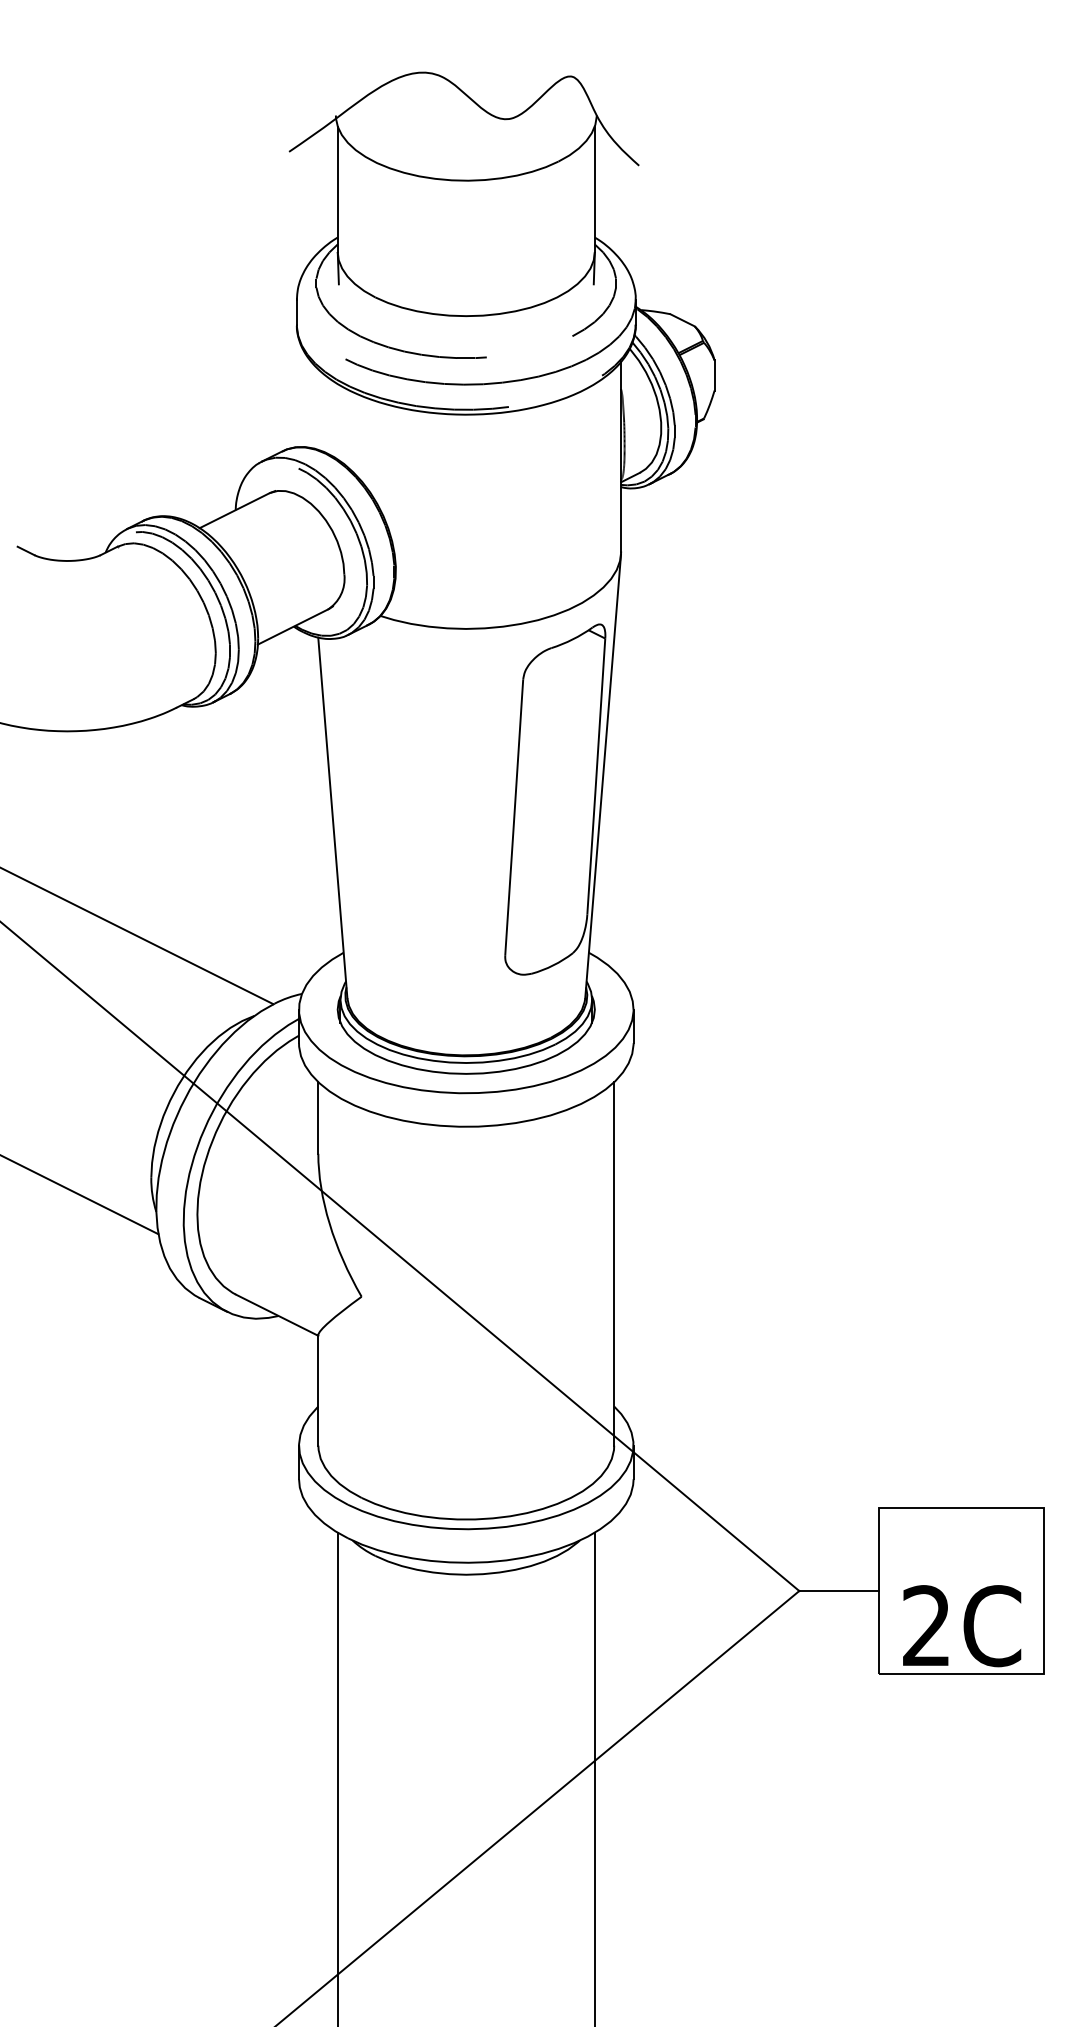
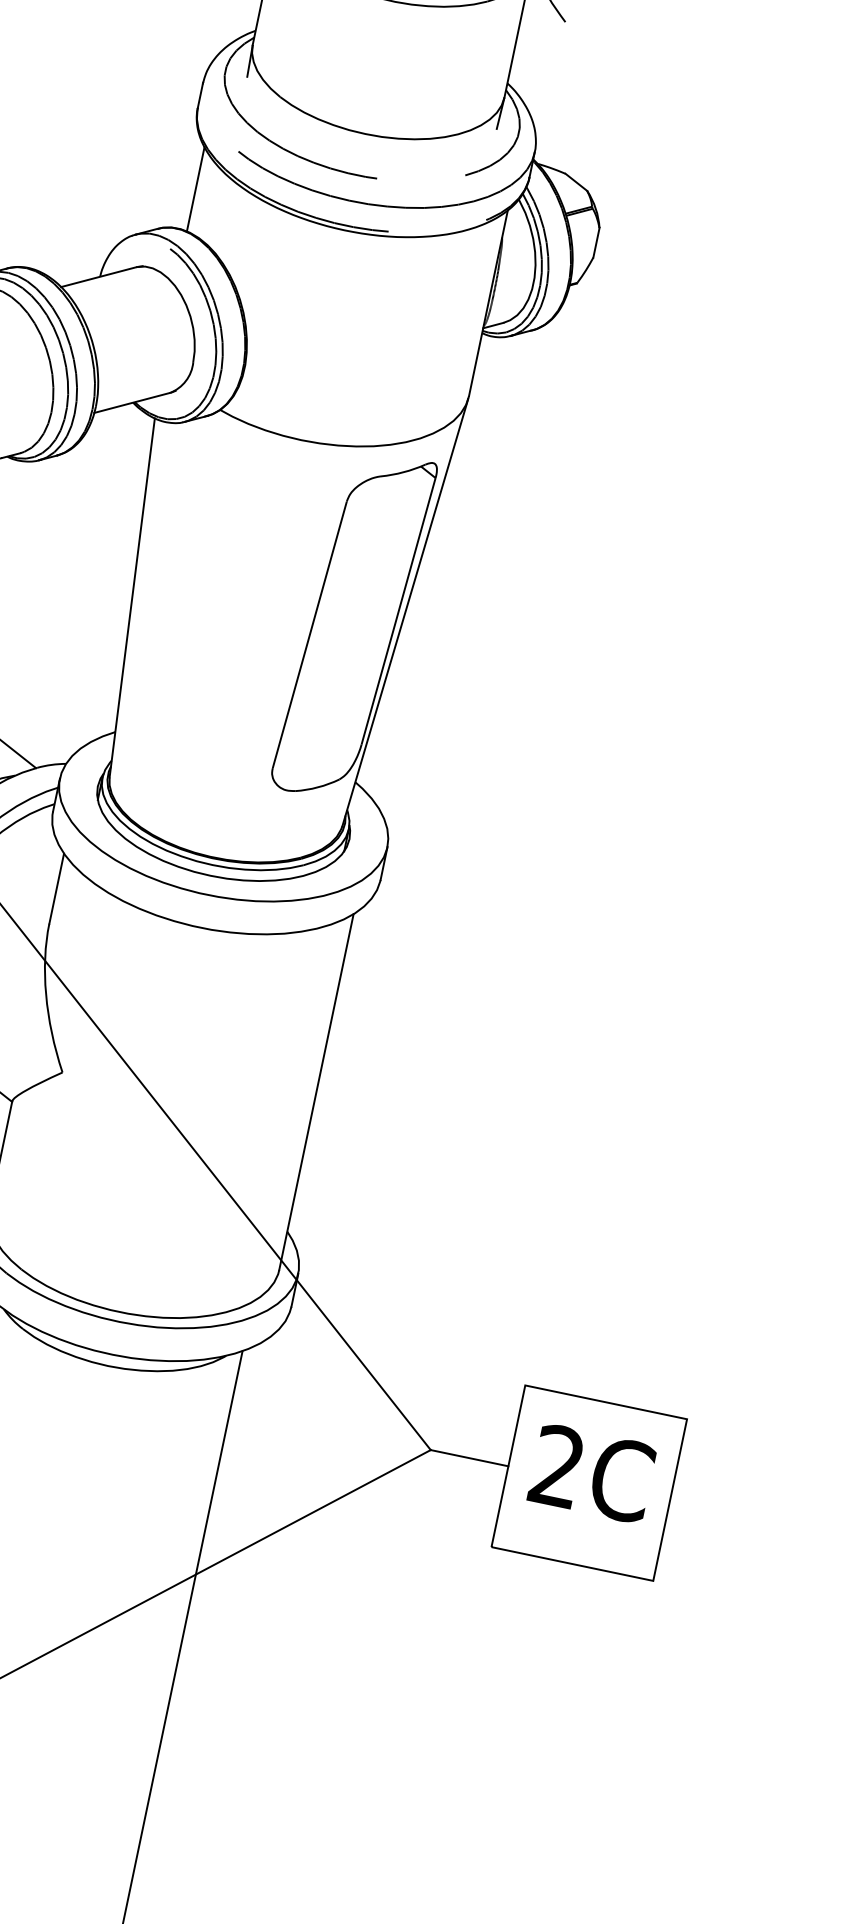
line: (311, 404) -> (195, 188), added
text: (962, 1626) -> (592, 1474), moved

